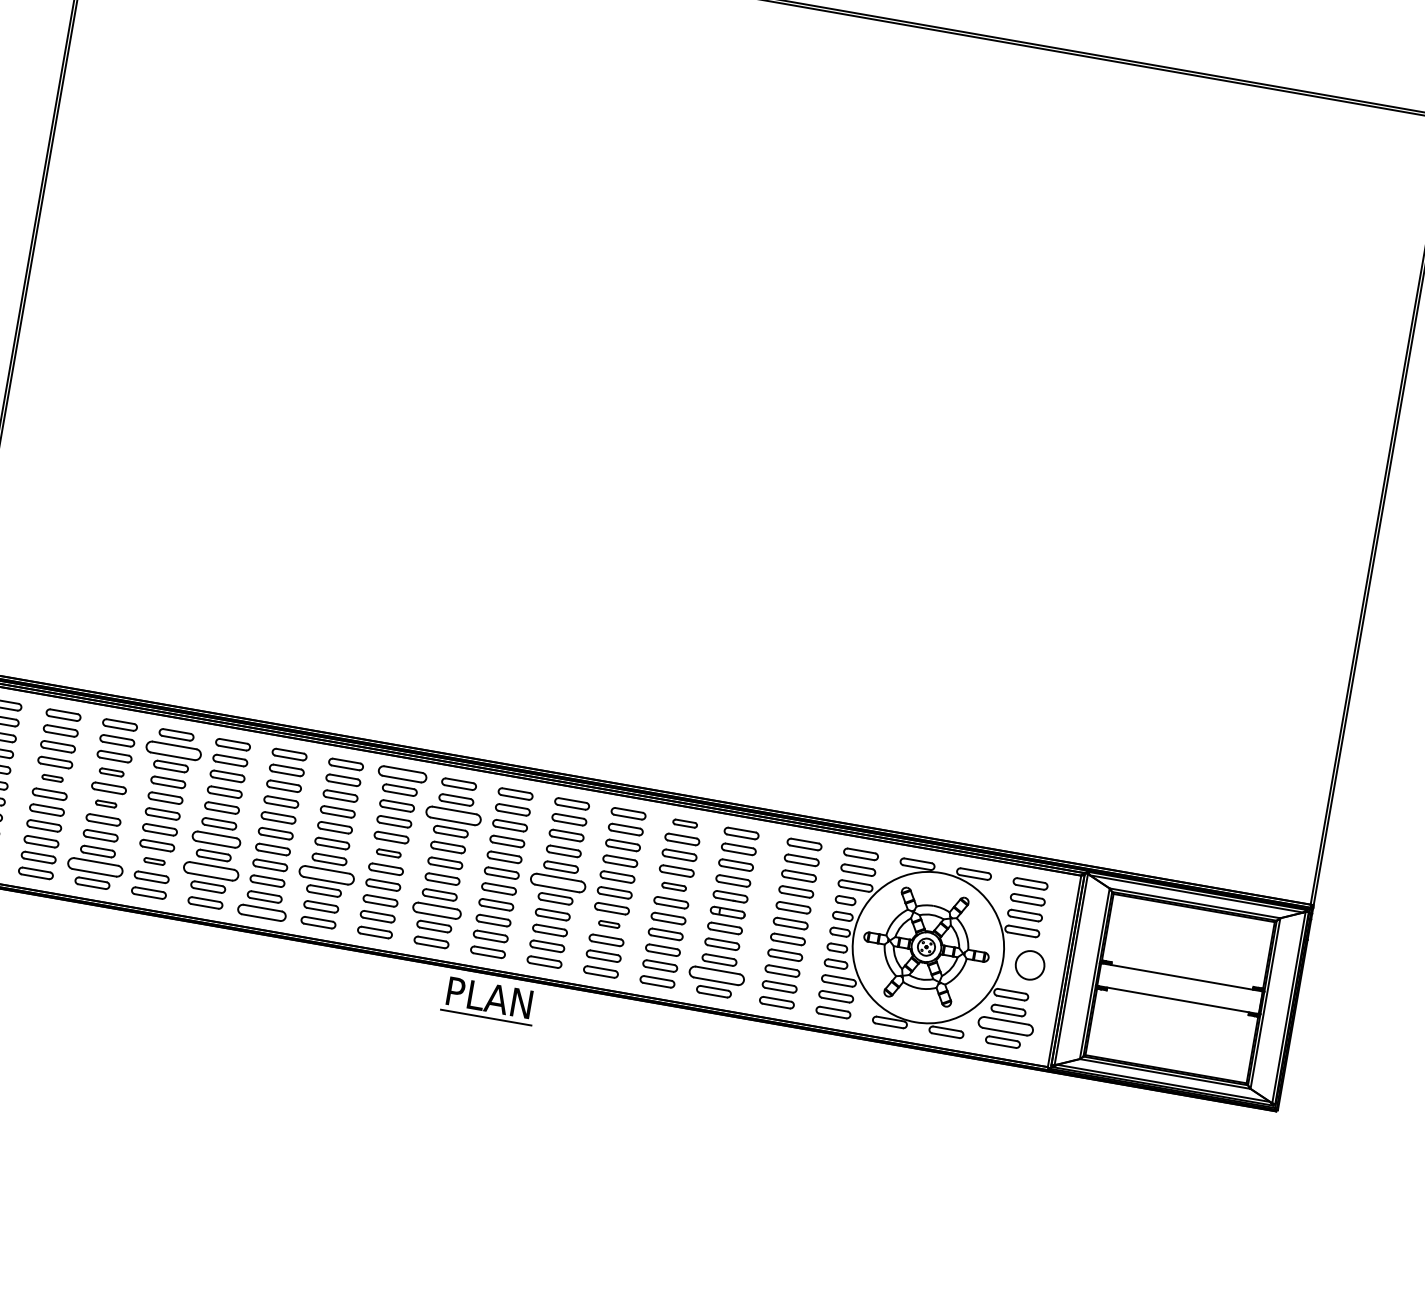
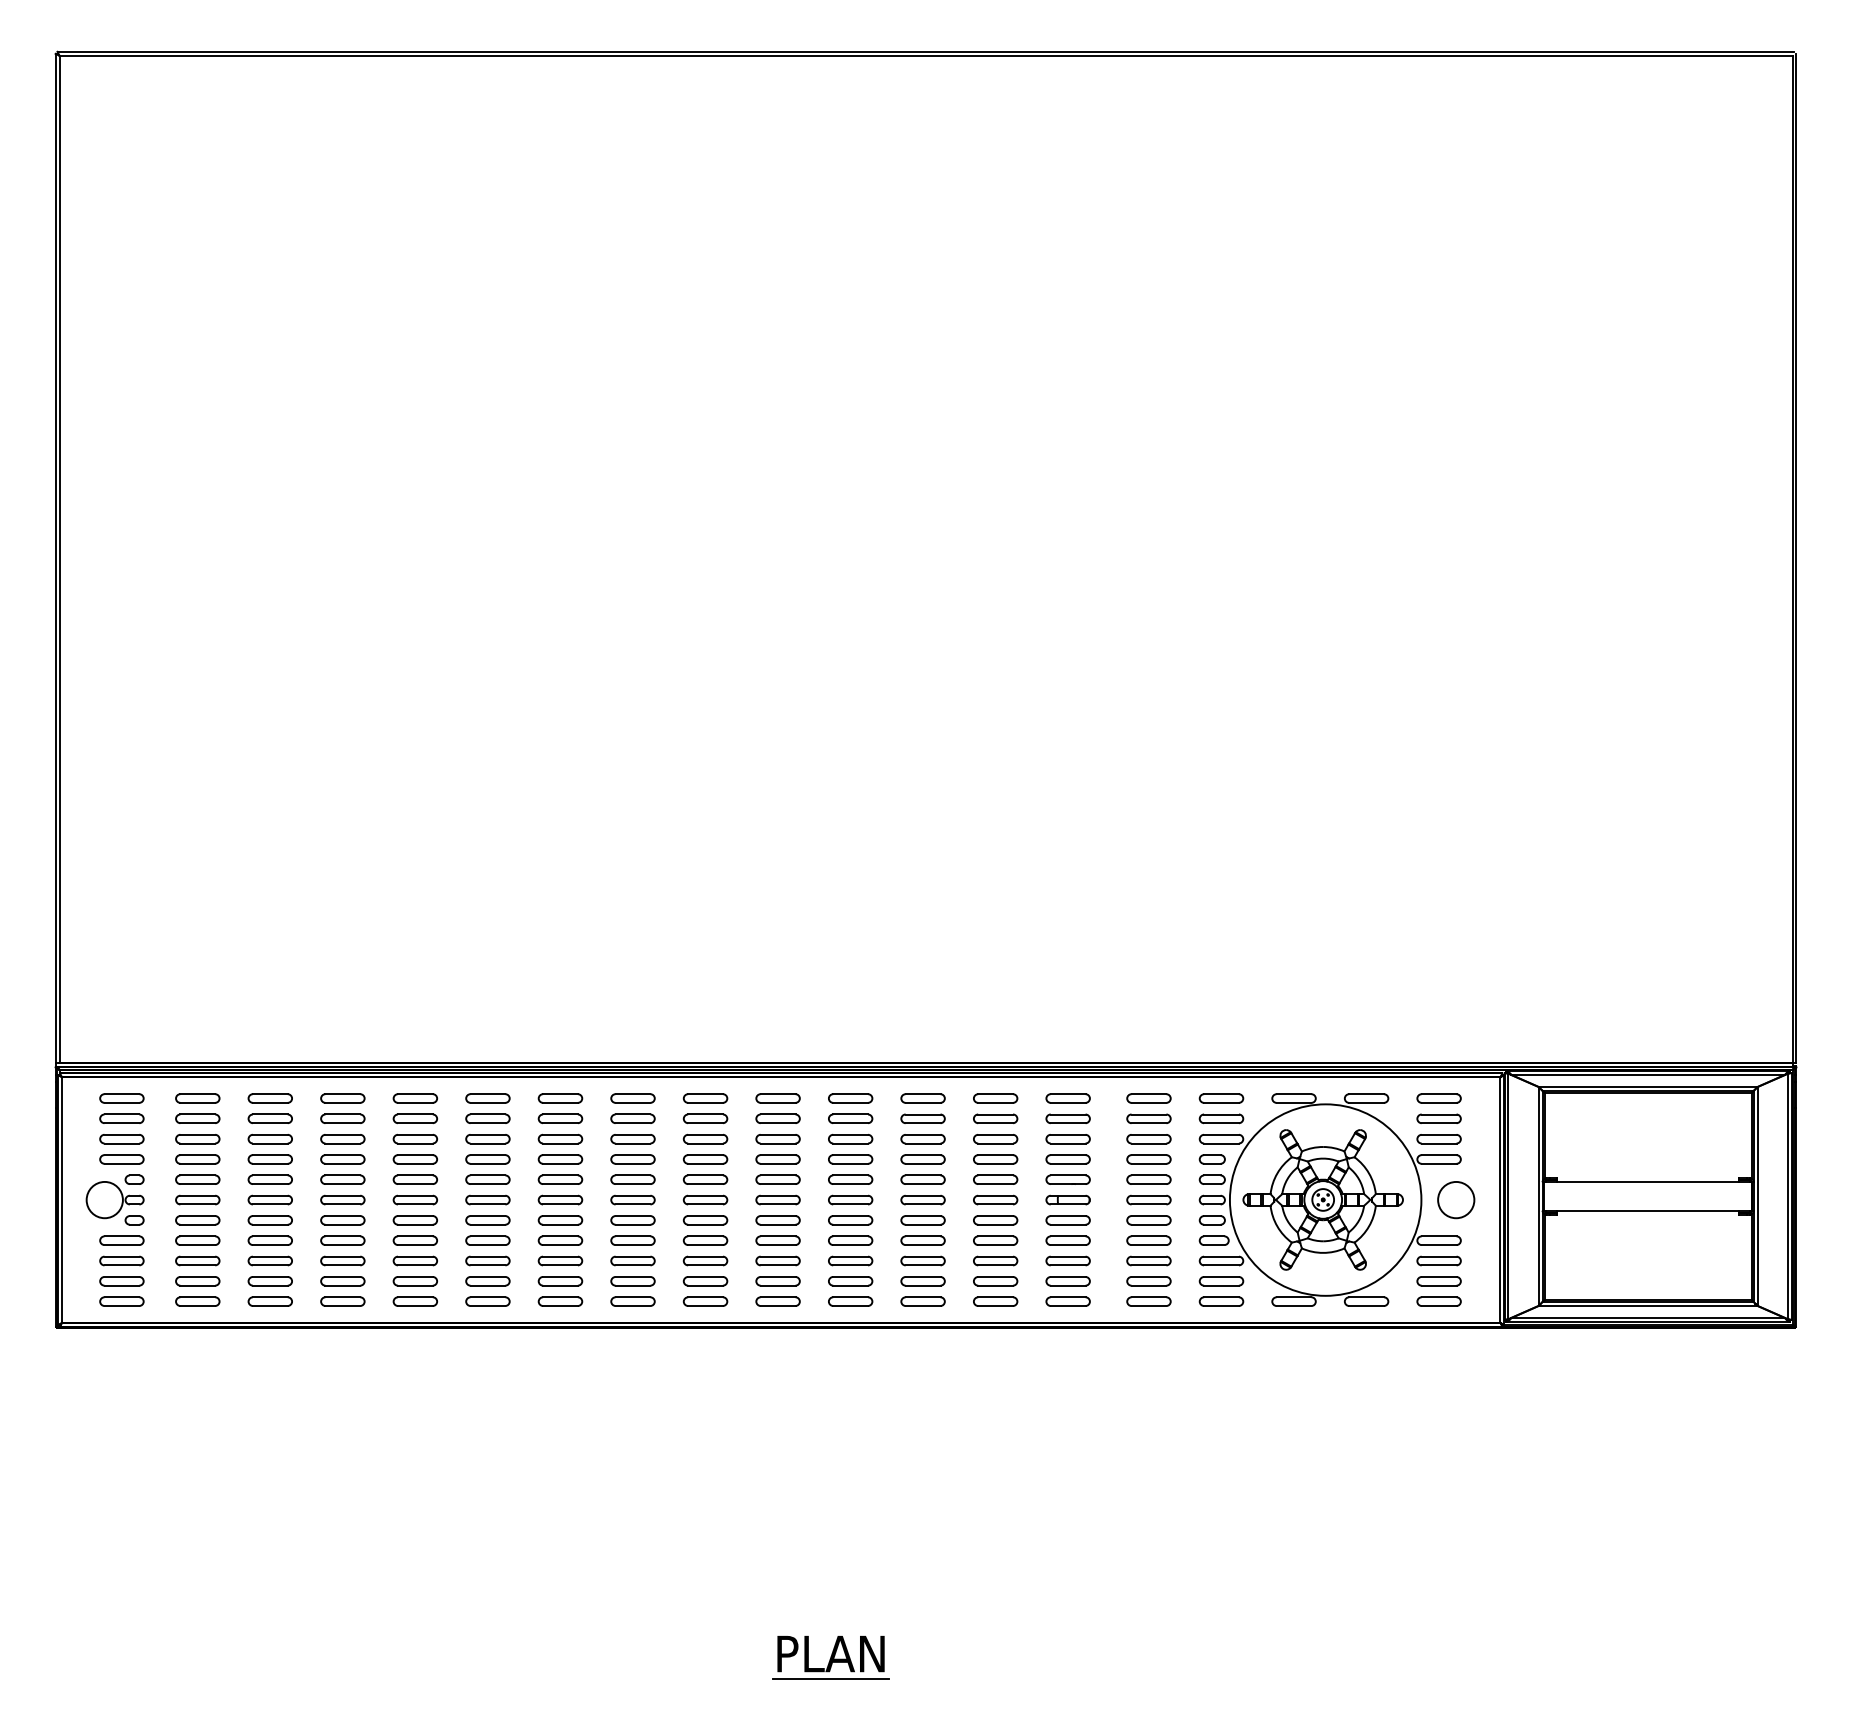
part: (173, 750) -> (342, 1118), size x0.62
part: (111, 772) -> (269, 1159), size x1.43
part: (402, 774) -> (632, 1098), size x0.71
part: (52, 778) -> (197, 1179), size x1.67
part: (105, 803) -> (269, 1199), size x1.67
part: (453, 815) -> (705, 1138), size x0.62
part: (684, 823) -> (995, 1098), size x1.43
part: (216, 839) -> (415, 1220), size x0.71
part: (388, 852) -> (632, 1199), size x1.43
part: (154, 861) -> (342, 1260), size x1.67
part: (94, 867) -> (269, 1281), size x0.62
part: (210, 870) -> (414, 1260), size x0.62
part: (326, 875) -> (560, 1240), size x0.62
part: (558, 882) -> (850, 1199), size x0.62
part: (673, 886) -> (995, 1179), size x1.43
part: (437, 910) -> (705, 1260), size x0.71
part: (261, 912) -> (487, 1301), size x0.71
part: (608, 924) -> (922, 1240), size x1.67
part: (716, 975) -> (1067, 1281), size x0.62
part: (488, 1000) -> (830, 1657), moved
part: (1005, 1026) -> (1438, 1281), size x0.62

